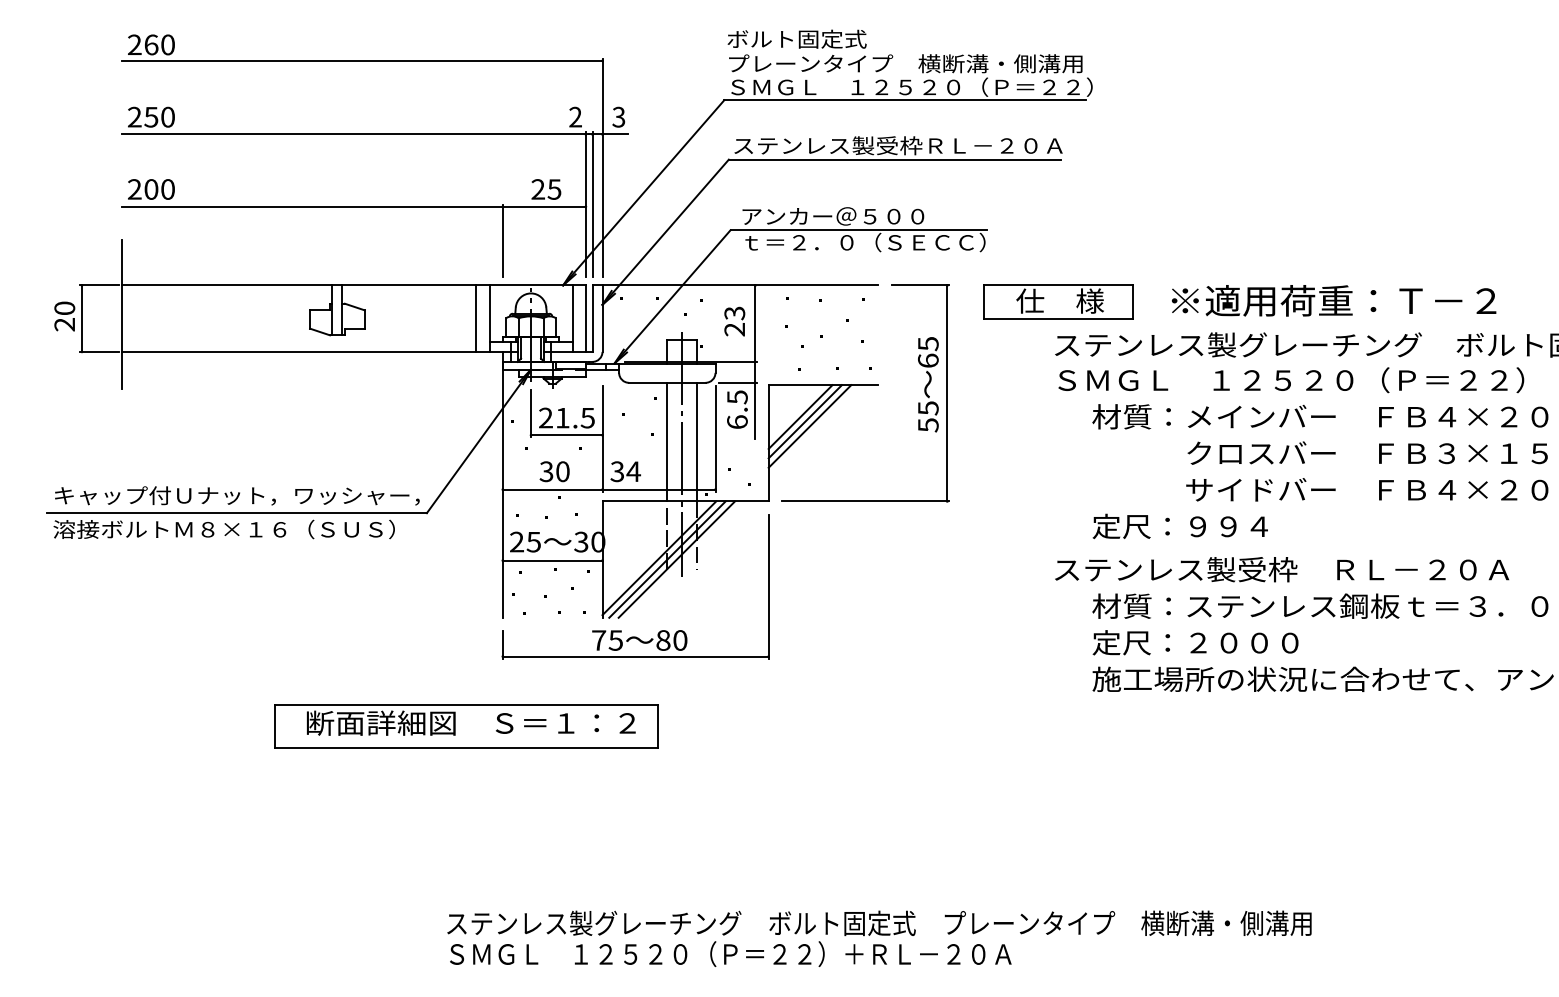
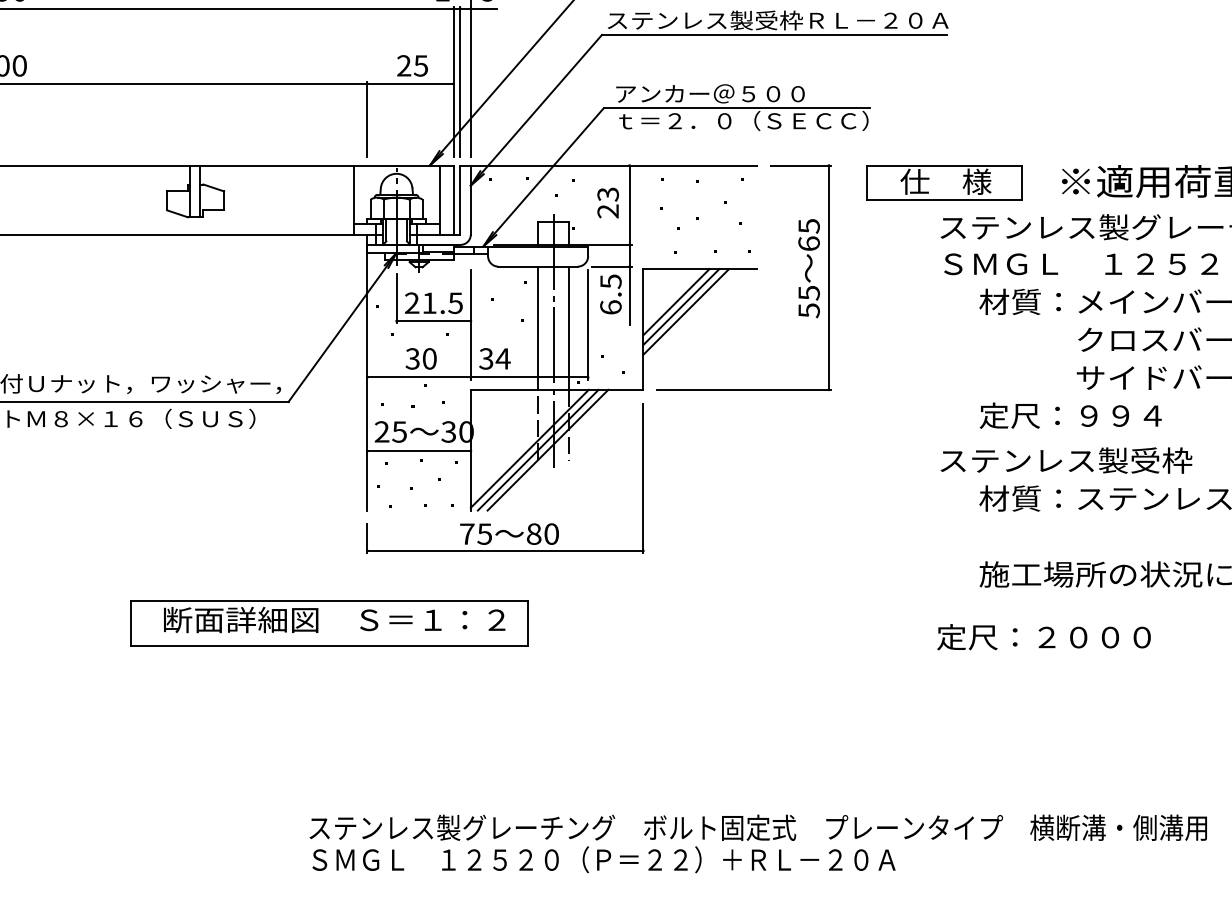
line: (476, 318) -> (340, 199), removed
text: (1195, 642) -> (1043, 636), moved

